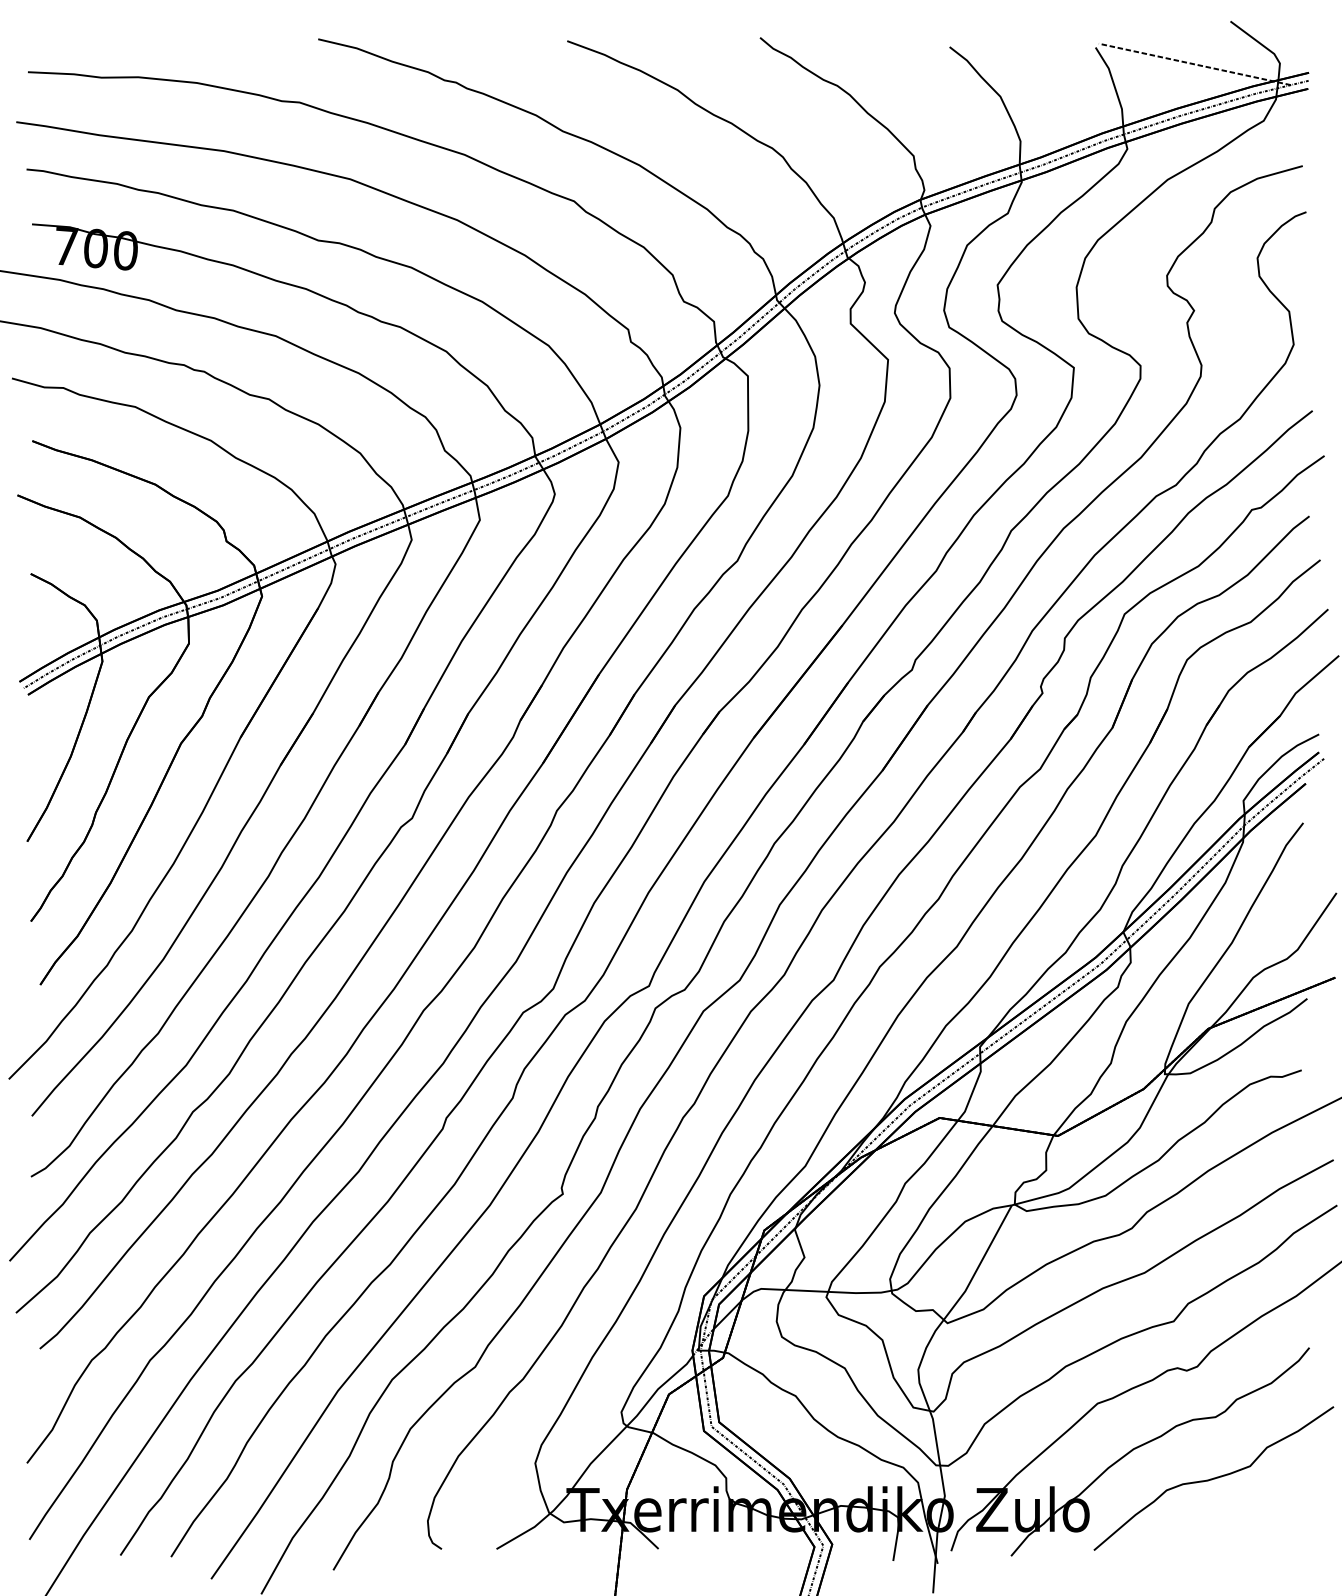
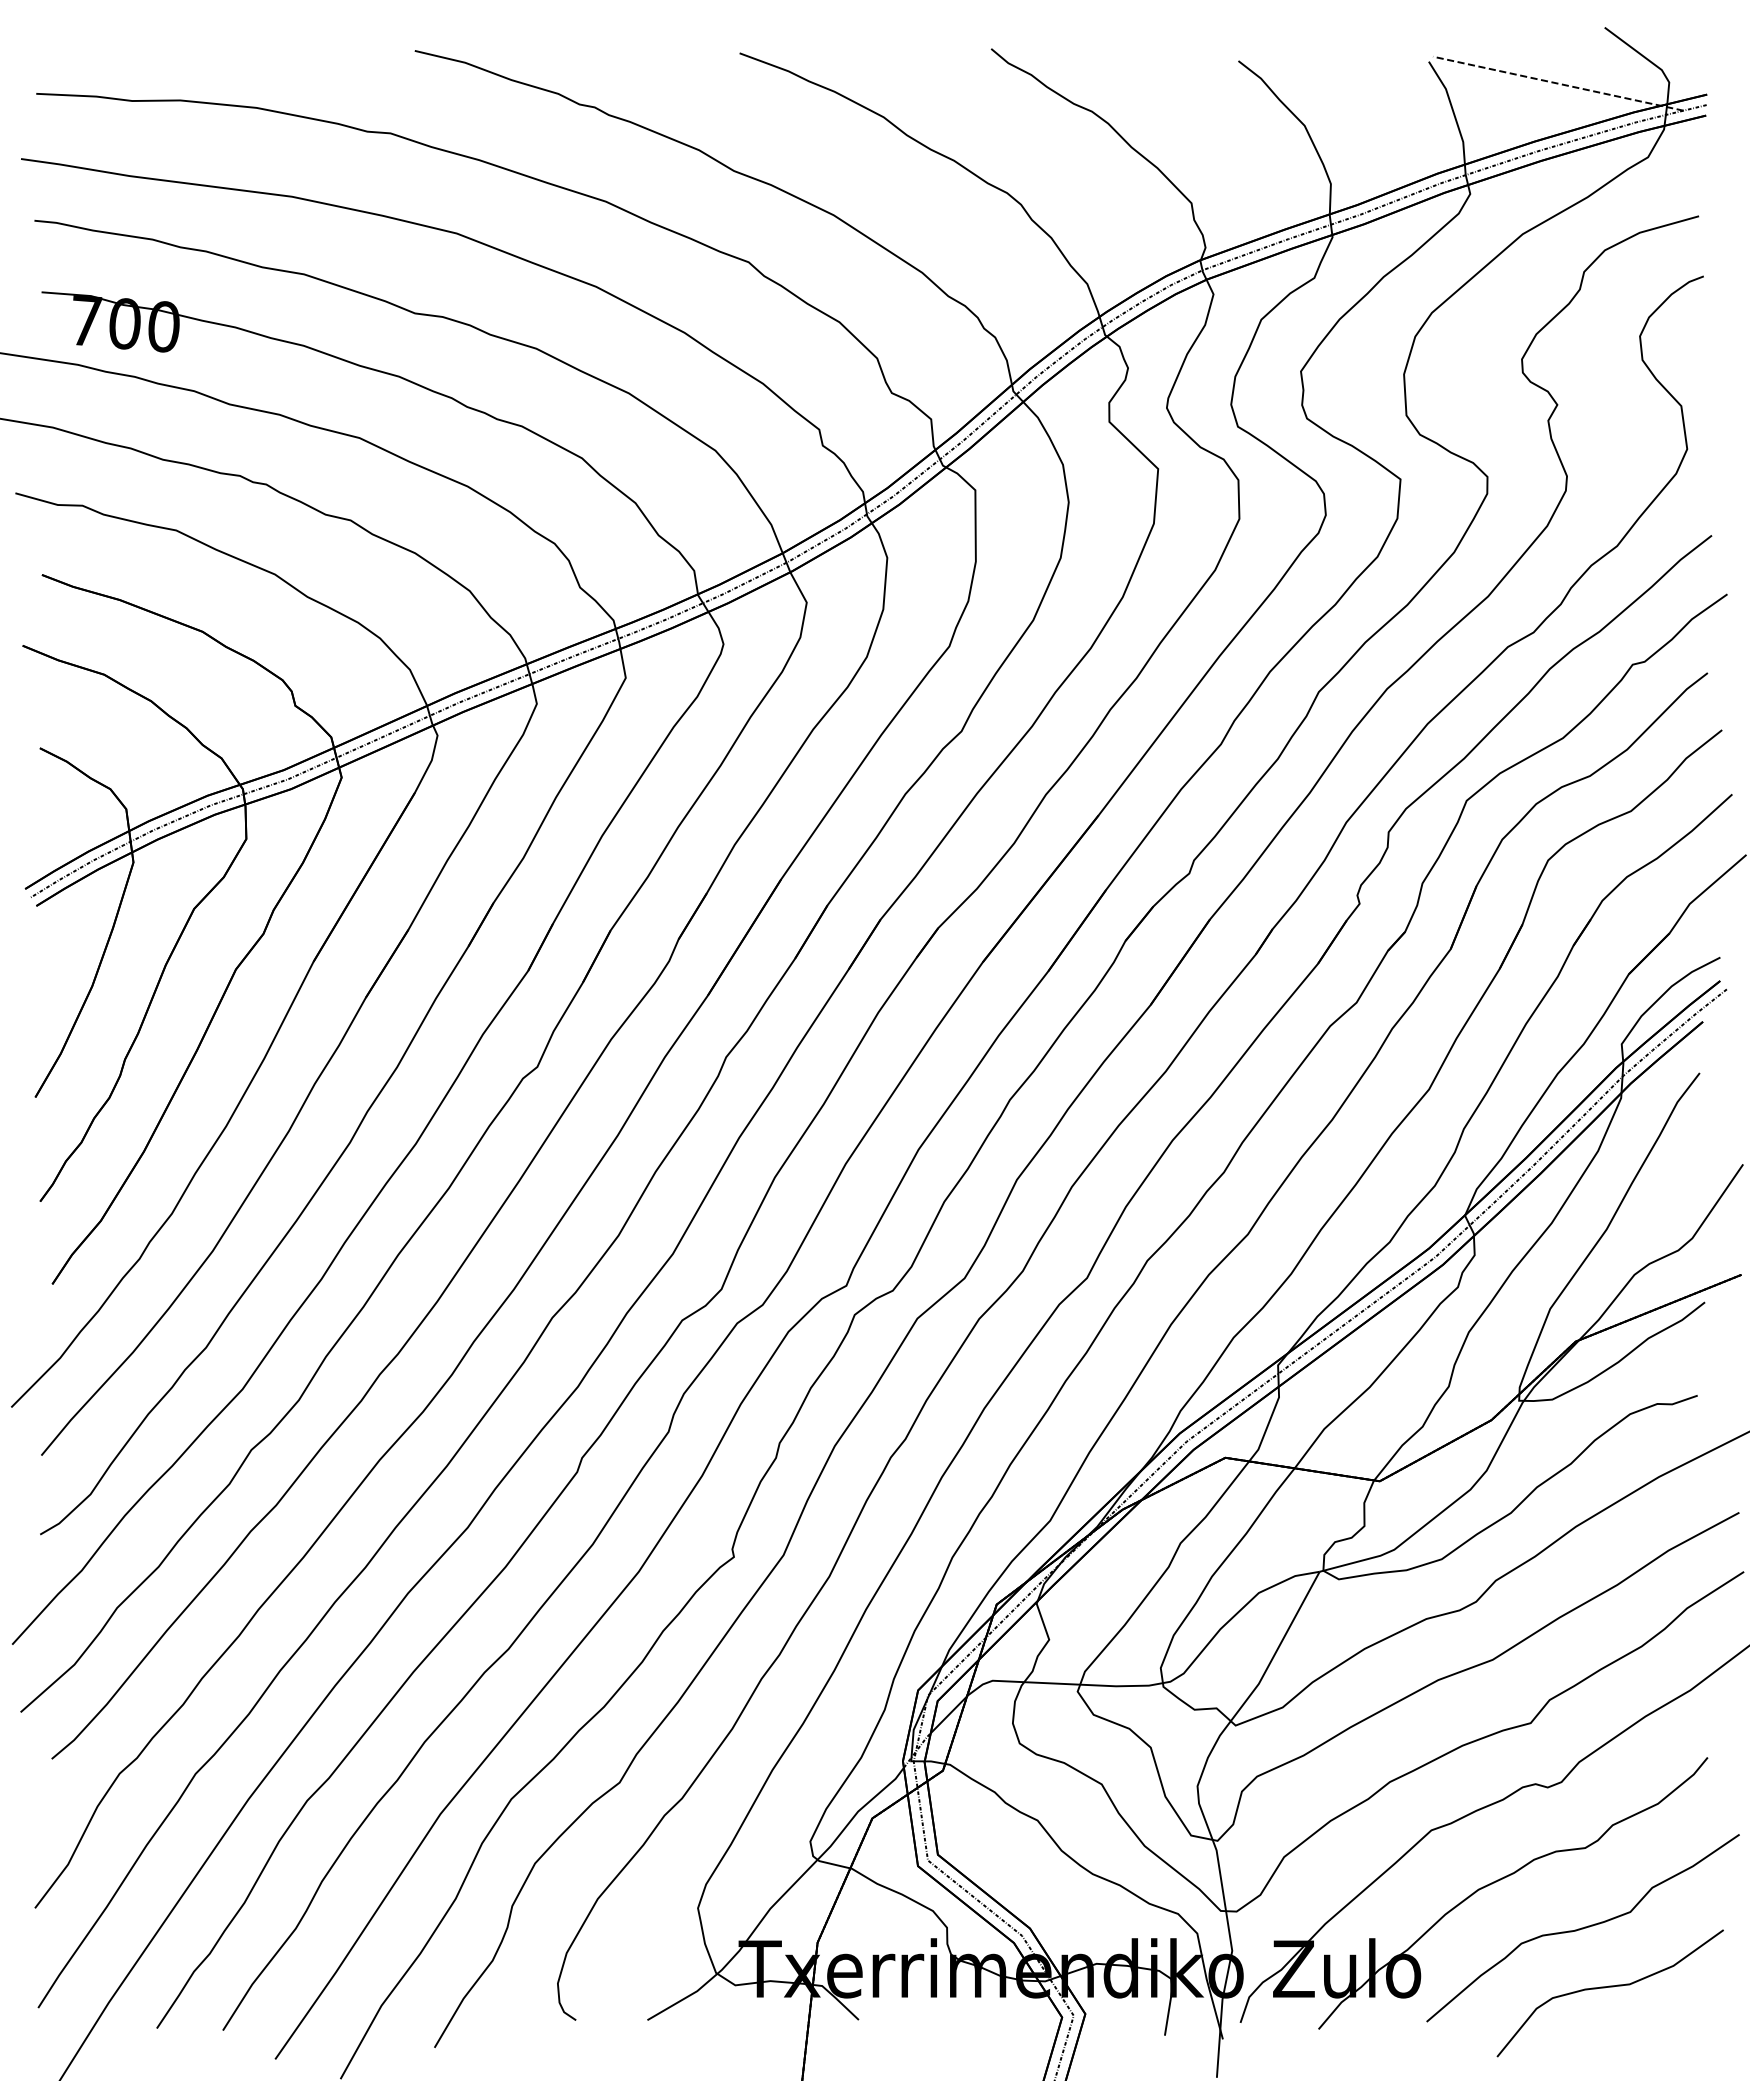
curve: (1234, 1524) -> (1609, 1987), added

